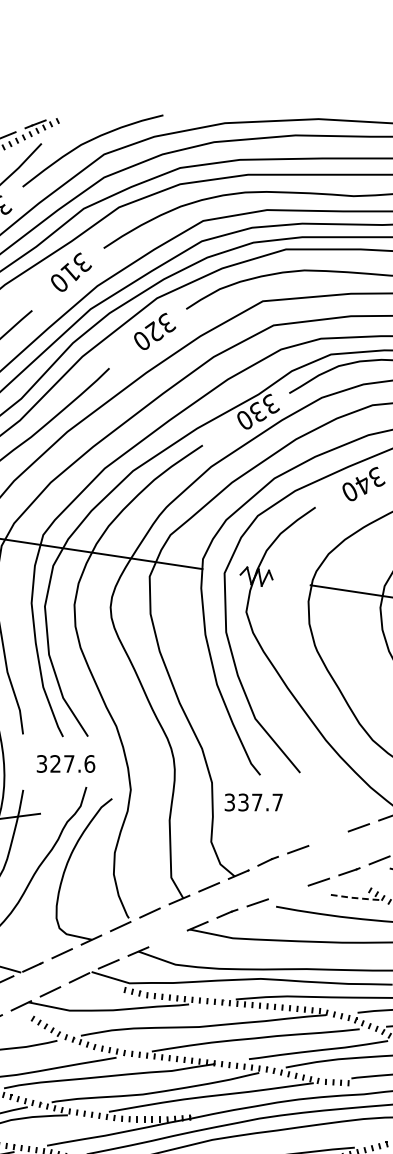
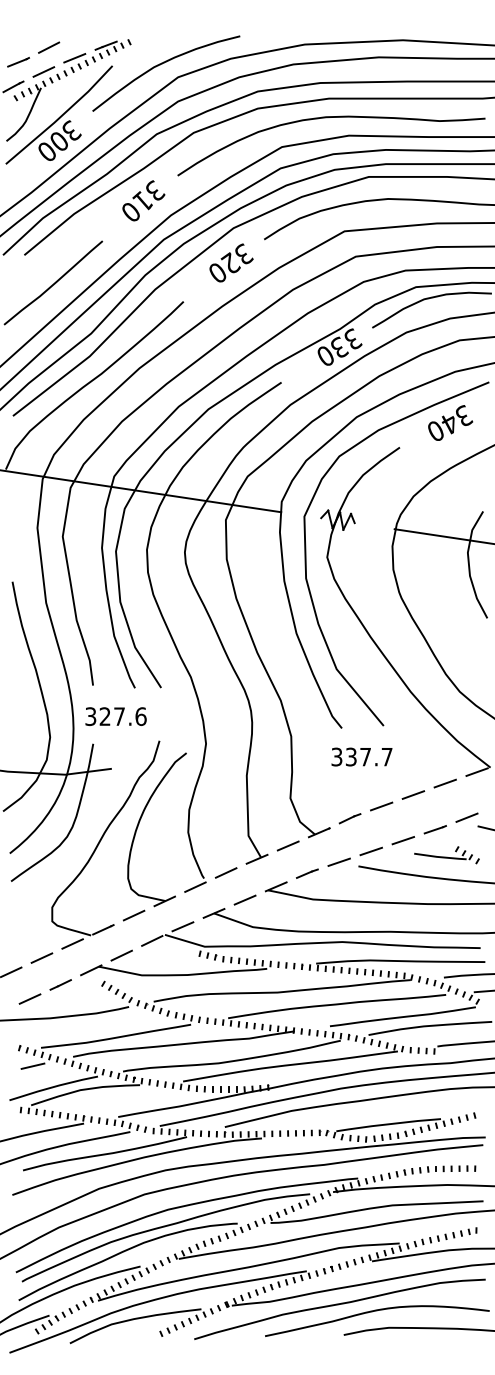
text: (65, 763) -> (115, 716), moved
text: (253, 801) -> (361, 756), moved
line: (328, 838) -> (413, 794), added
line: (287, 892) -> (370, 851), added
line: (354, 898) -> (440, 857), dashed -> solid
line: (167, 938) -> (244, 899), added

